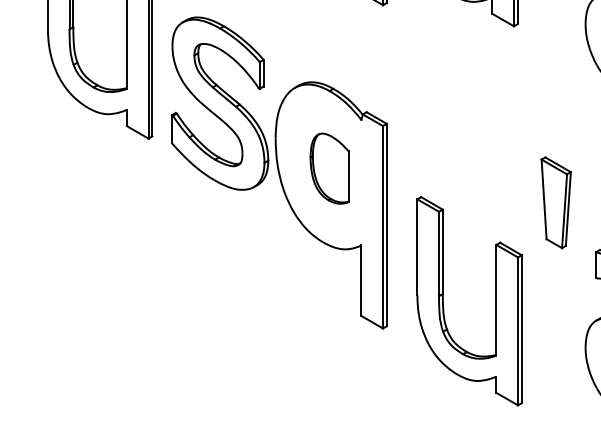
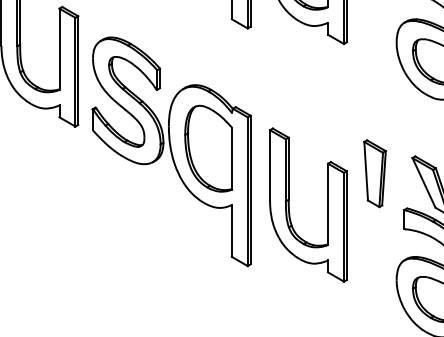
part: (329, 168) -> (208, 148), size x1.67
part: (443, 300) -> (289, 204), moved

